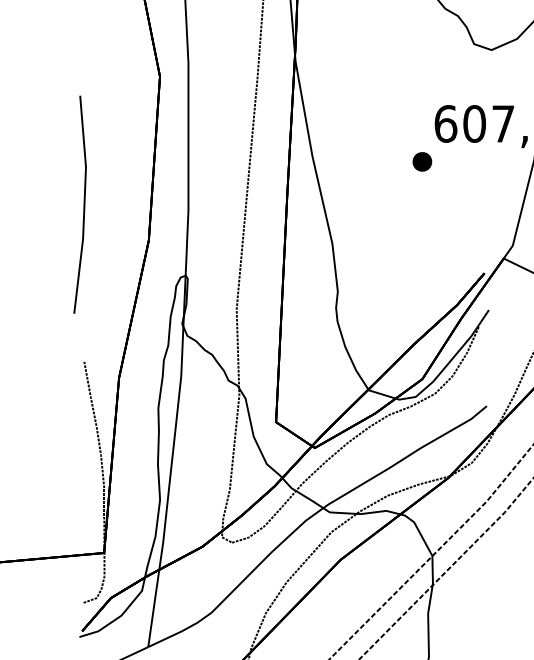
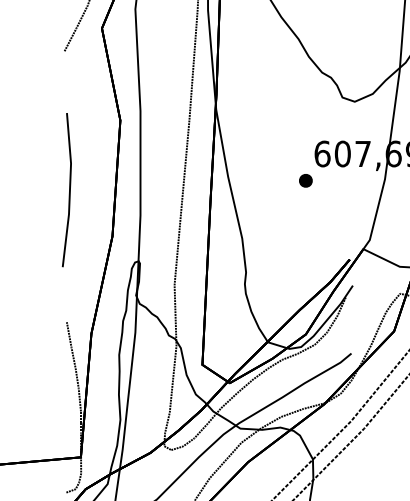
line: (83, 205) -> (69, 190), moved

